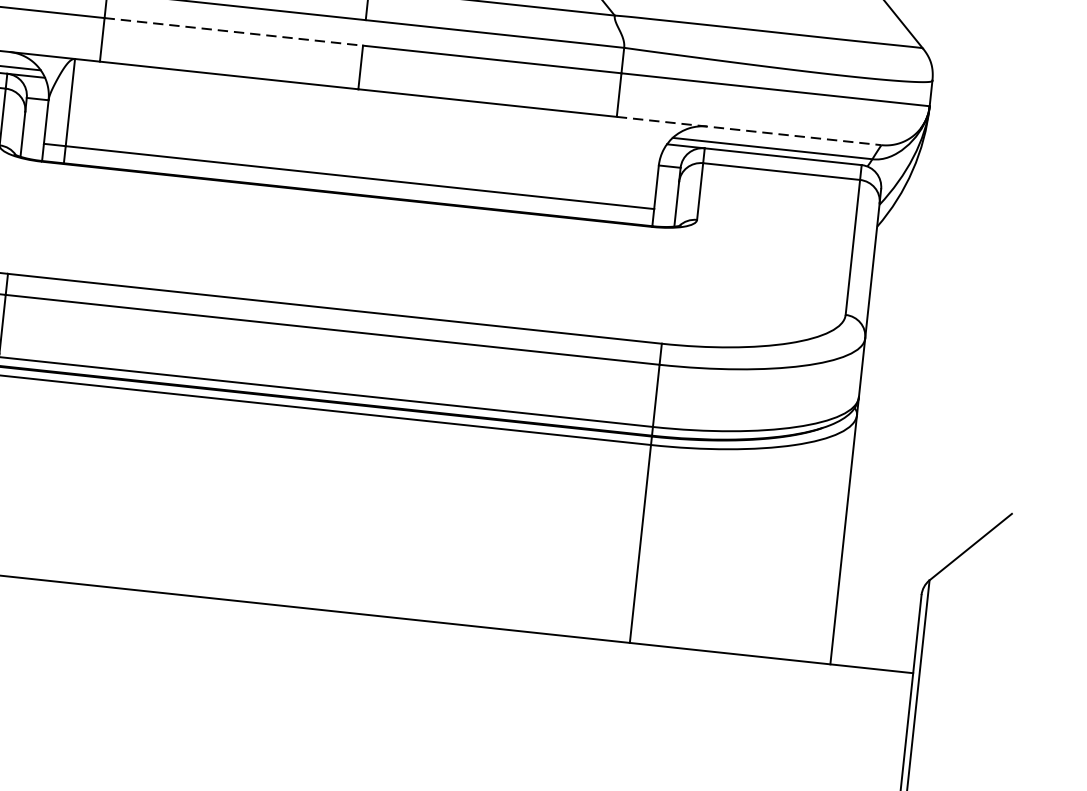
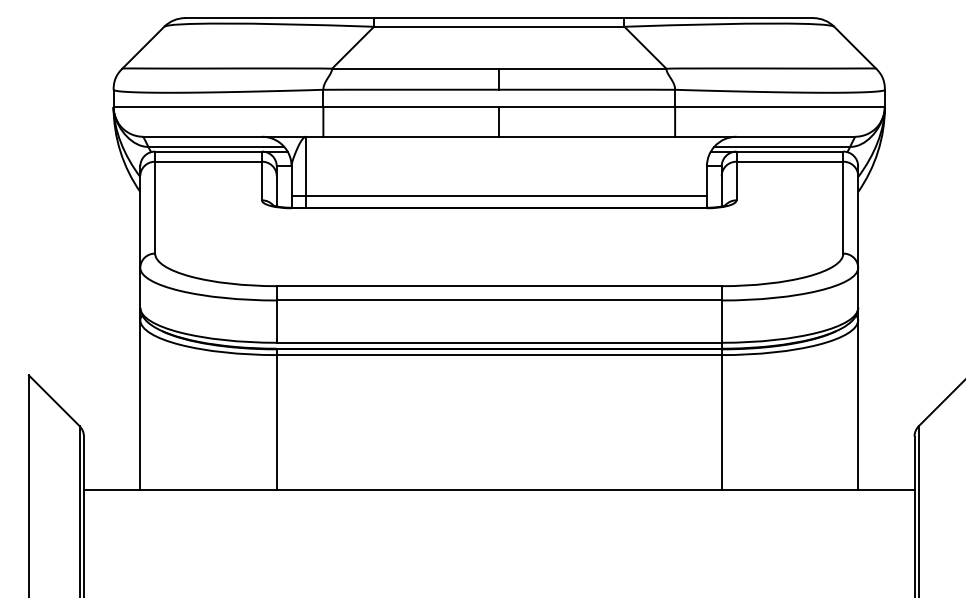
line: (234, 32) -> (411, 107), dashed -> solid
line: (749, 130) -> (765, 136), dashed -> solid

